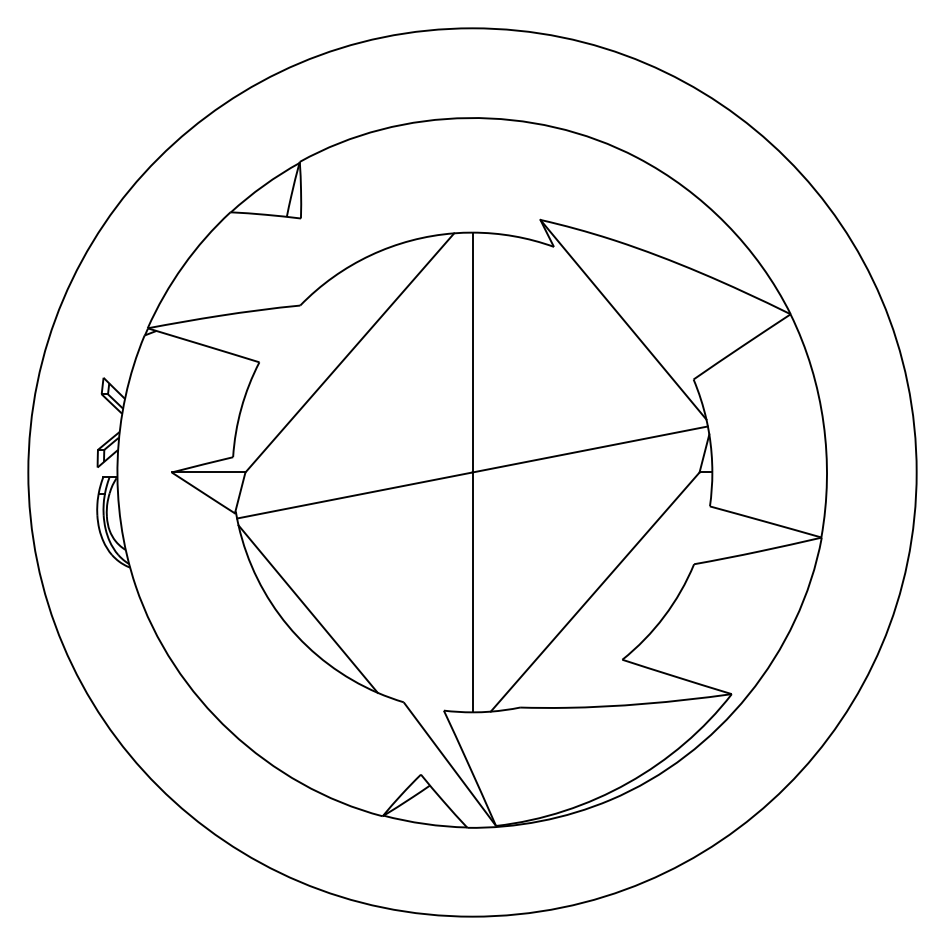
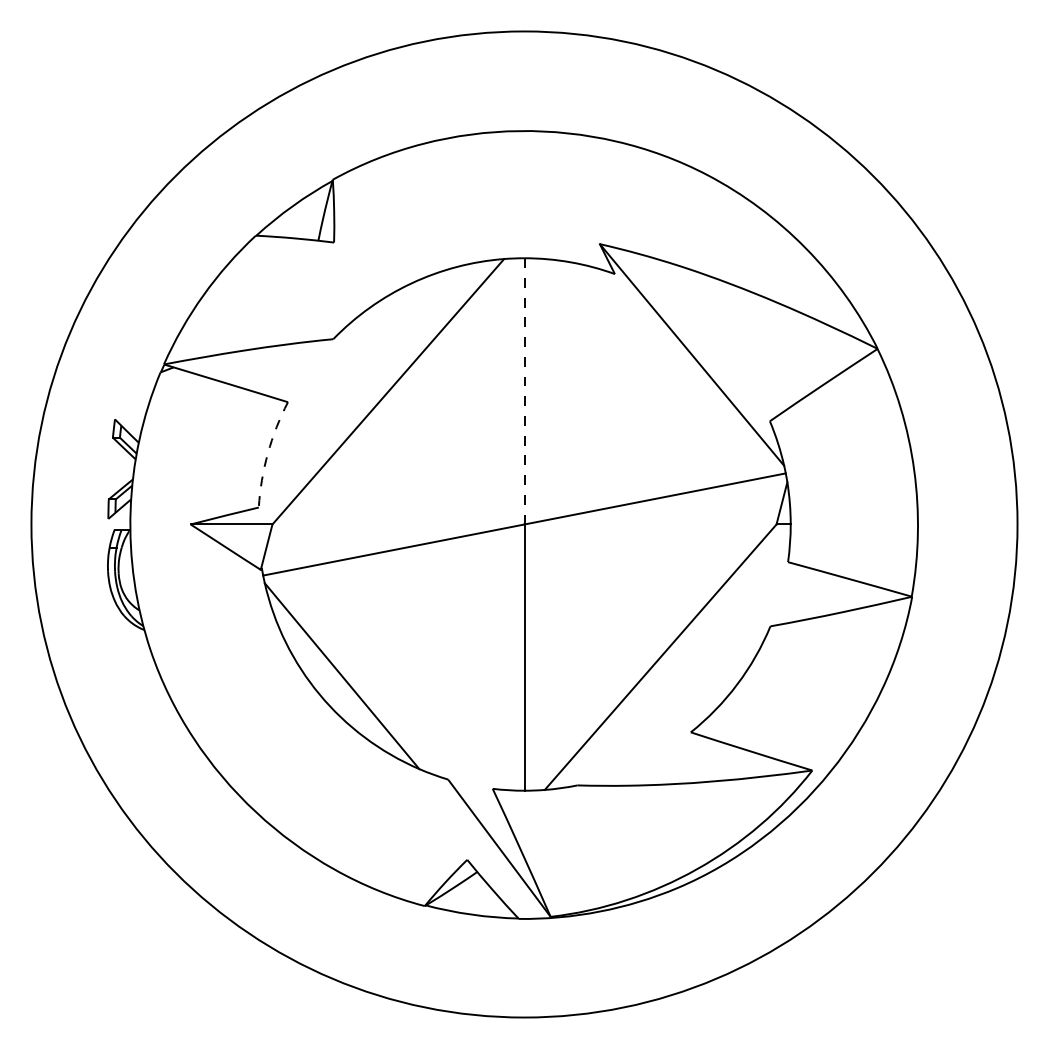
line: (472, 352) -> (524, 391), solid -> dashed
arc: (240, 408) -> (267, 453), solid -> dashed

